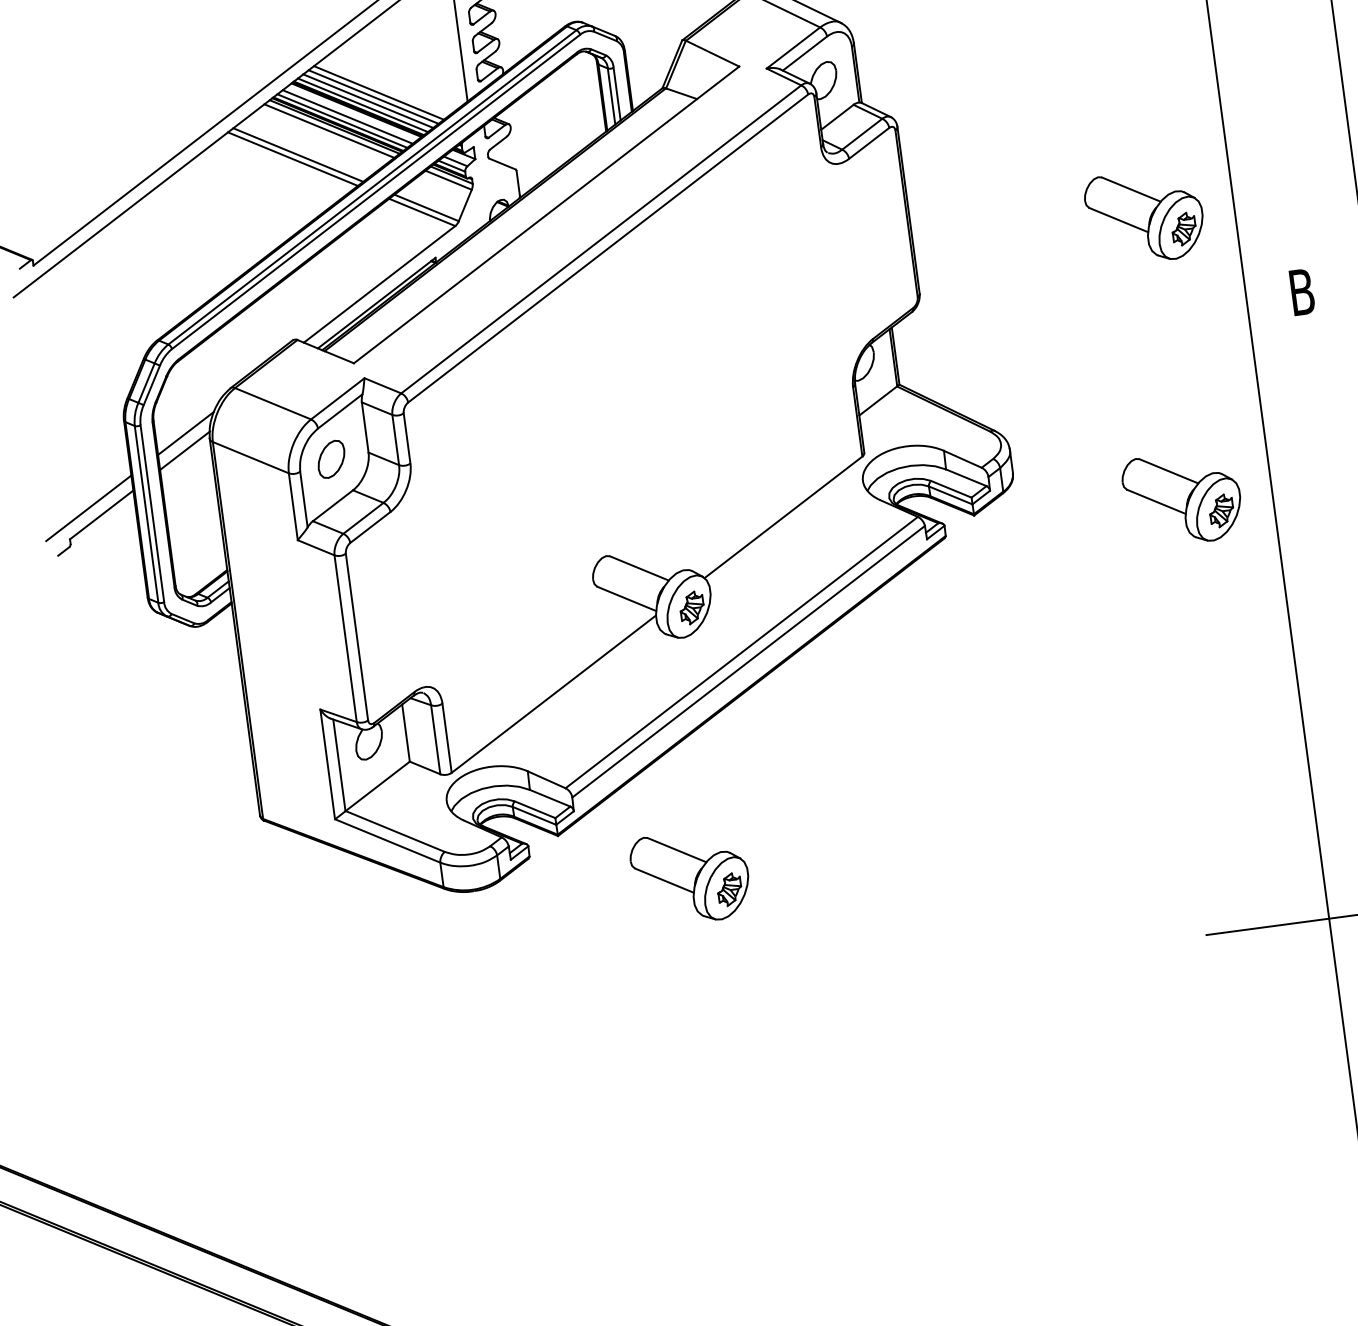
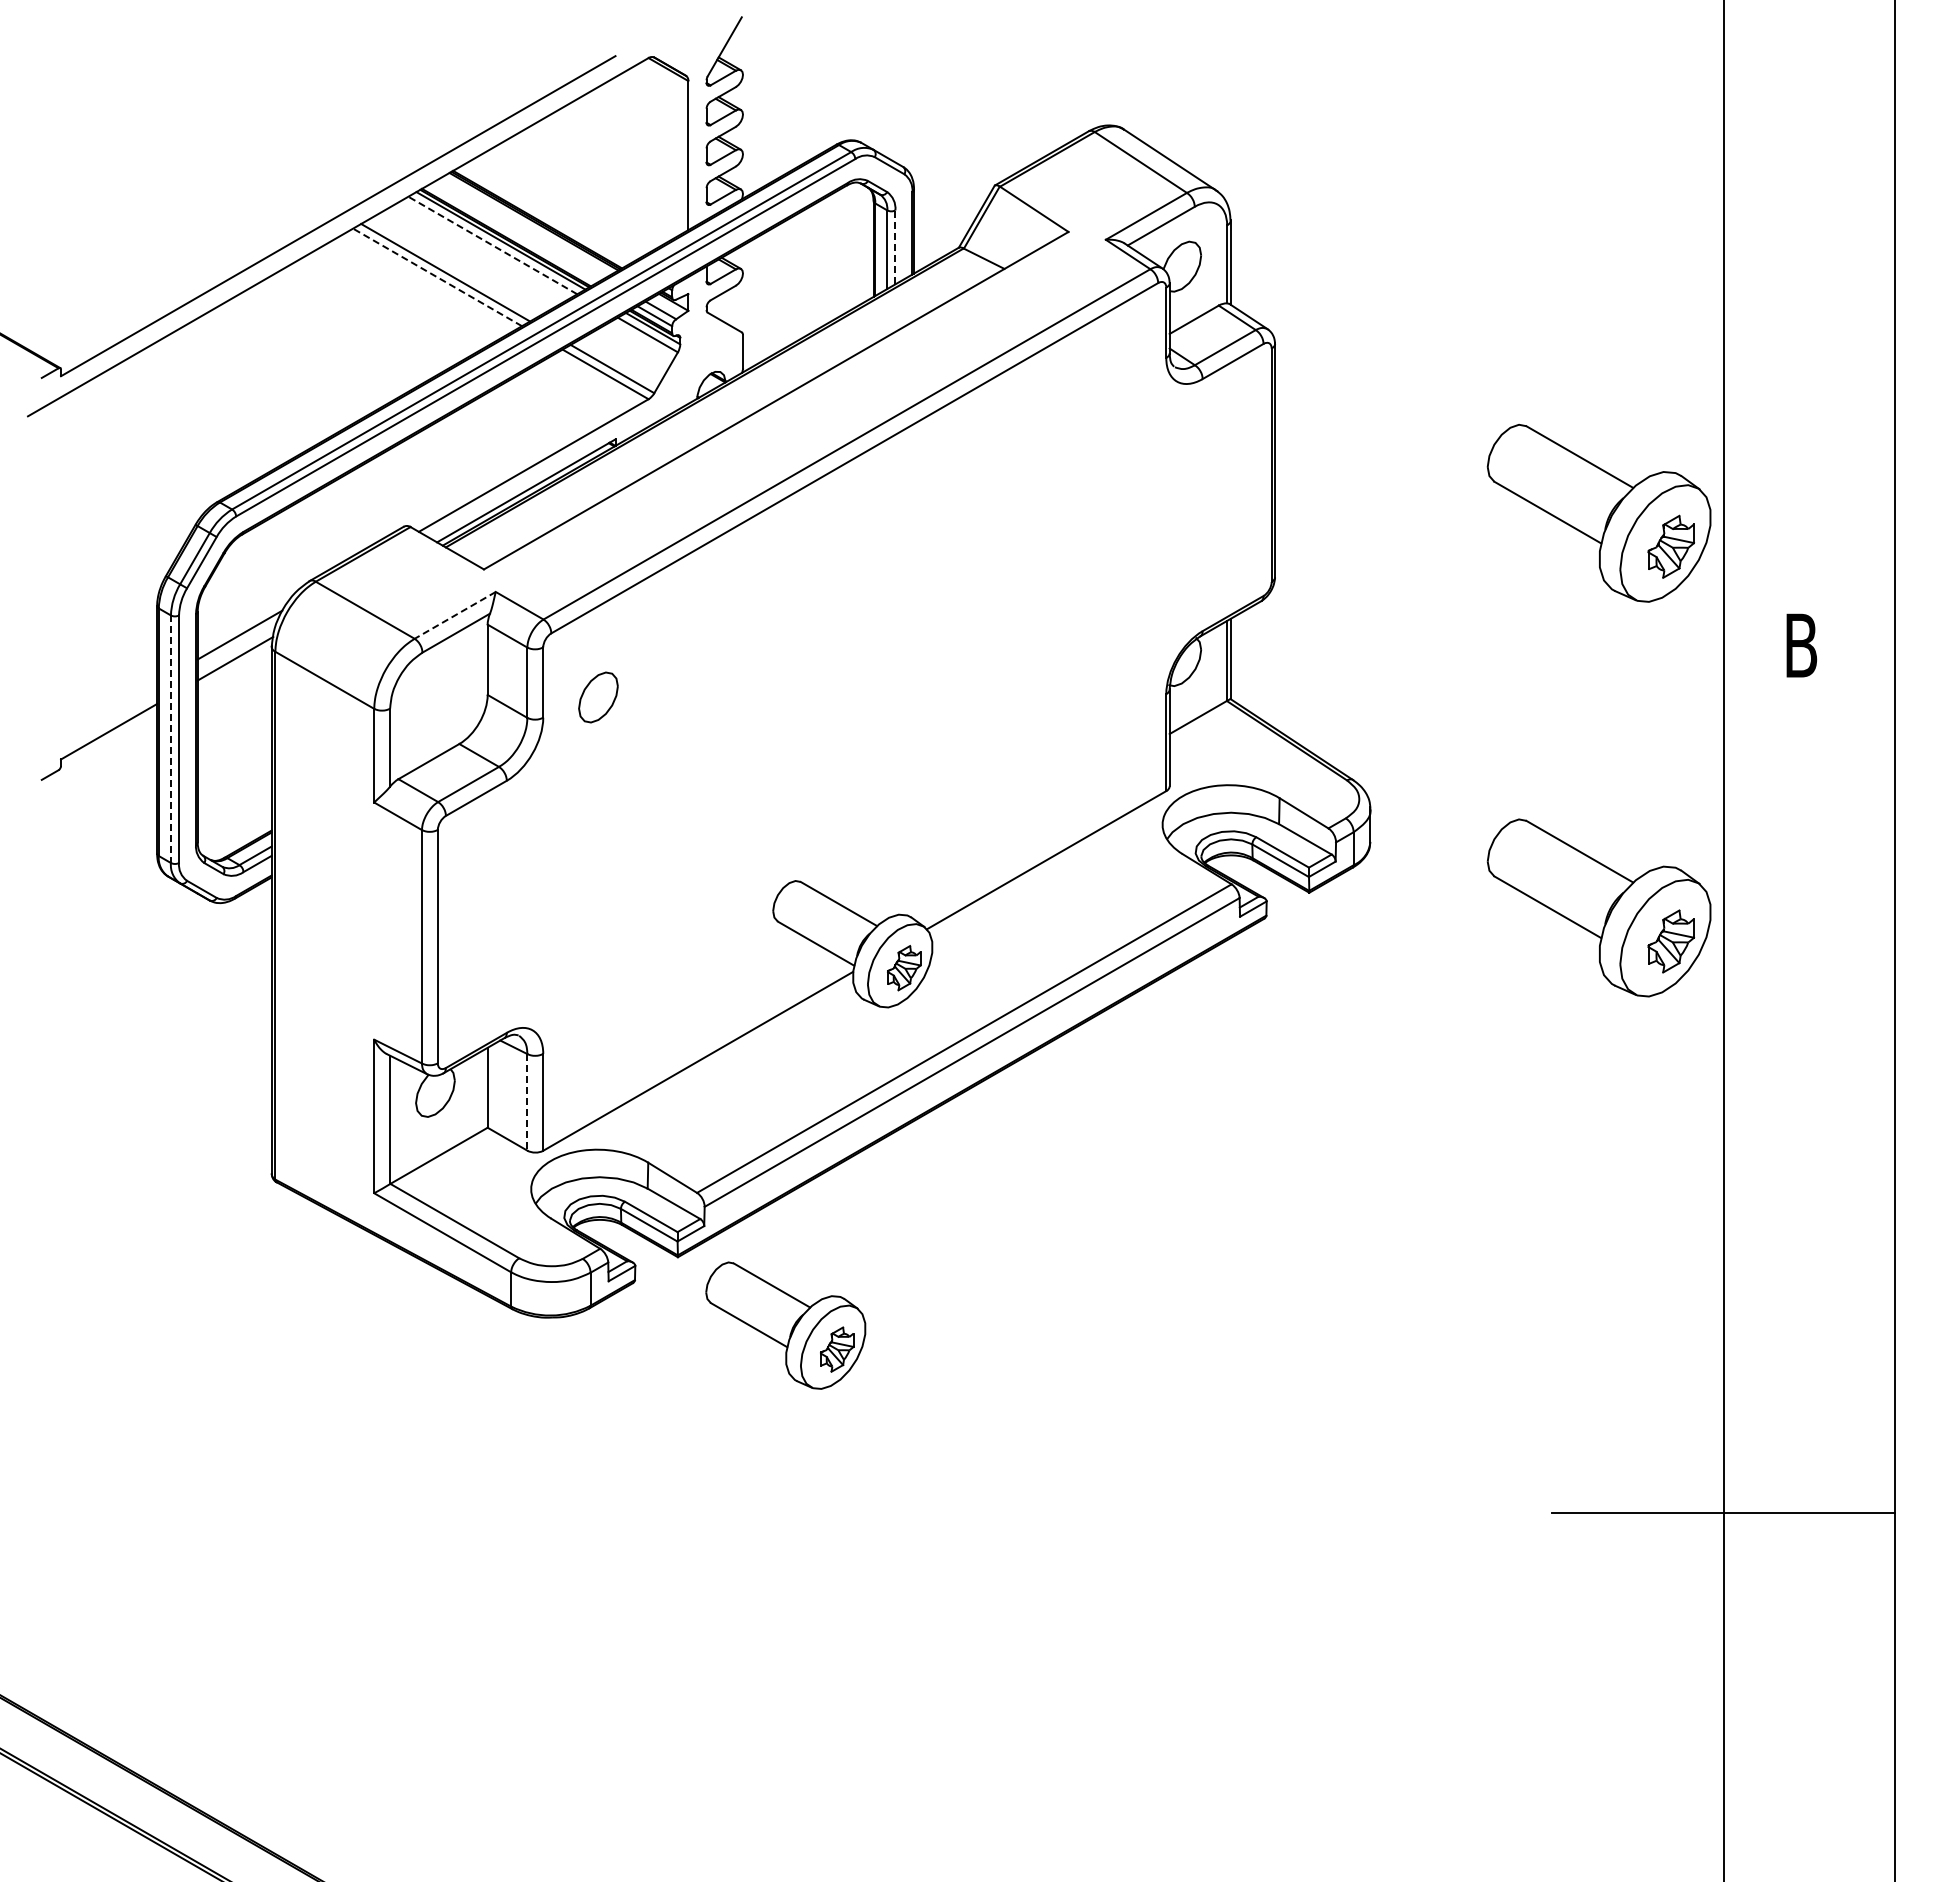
line: (378, 92) -> (567, 201), removed
line: (617, 94) -> (895, 247), solid -> dashed
line: (373, 96) -> (559, 206), removed
line: (368, 101) -> (551, 211), removed
line: (362, 104) -> (543, 215), removed
line: (347, 117) -> (520, 229), removed
line: (342, 120) -> (512, 233), removed
line: (329, 131) -> (492, 245), solid -> dashed
line: (292, 159) -> (437, 277), solid -> dashed
part: (1144, 217) -> (1598, 513), size x1.4
line: (338, 398) -> (455, 615), solid -> dashed
part: (331, 459) -> (598, 697), moved
part: (1182, 498) -> (1598, 907), size x1.4
line: (88, 507) -> (92, 719), removed
line: (146, 514) -> (170, 739), solid -> dashed
line: (435, 739) -> (527, 1102), solid -> dashed
part: (690, 877) -> (785, 1325), moved

